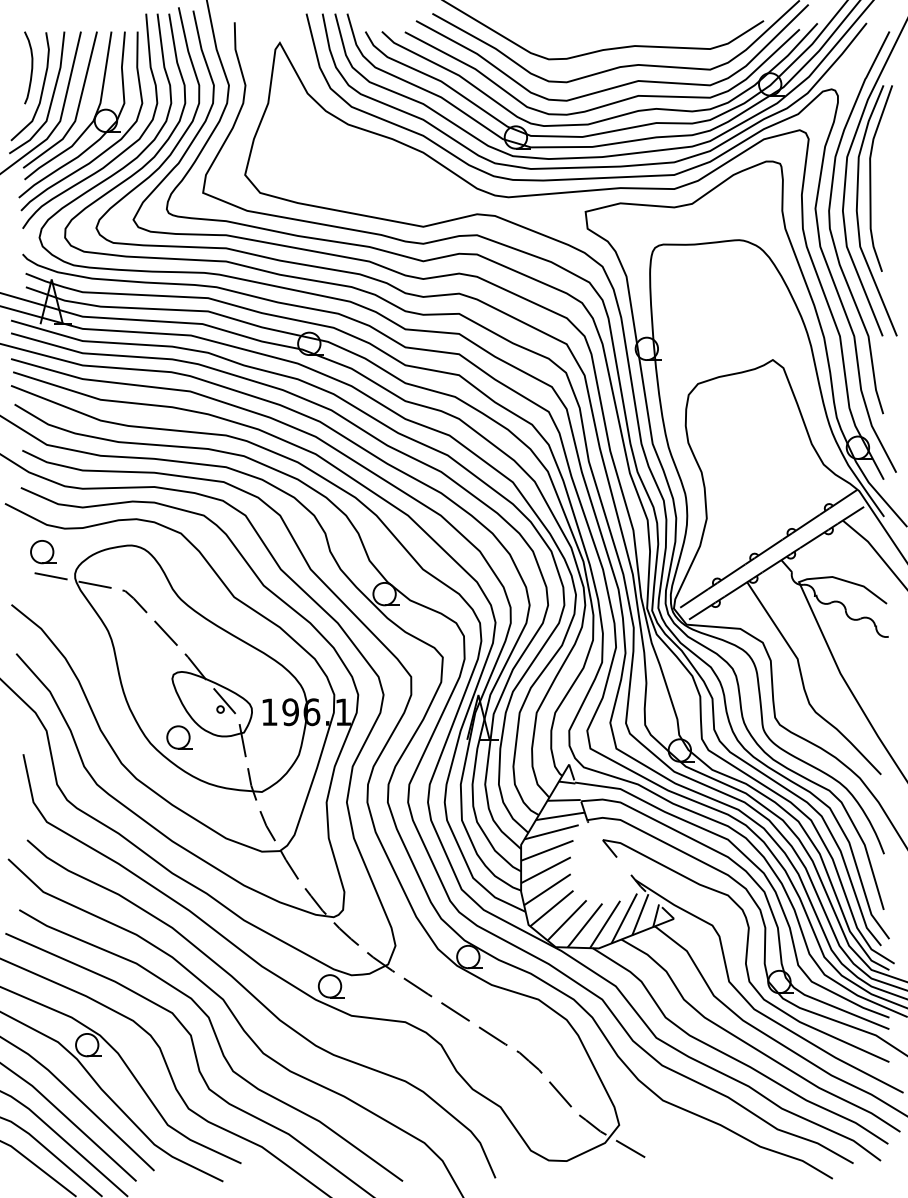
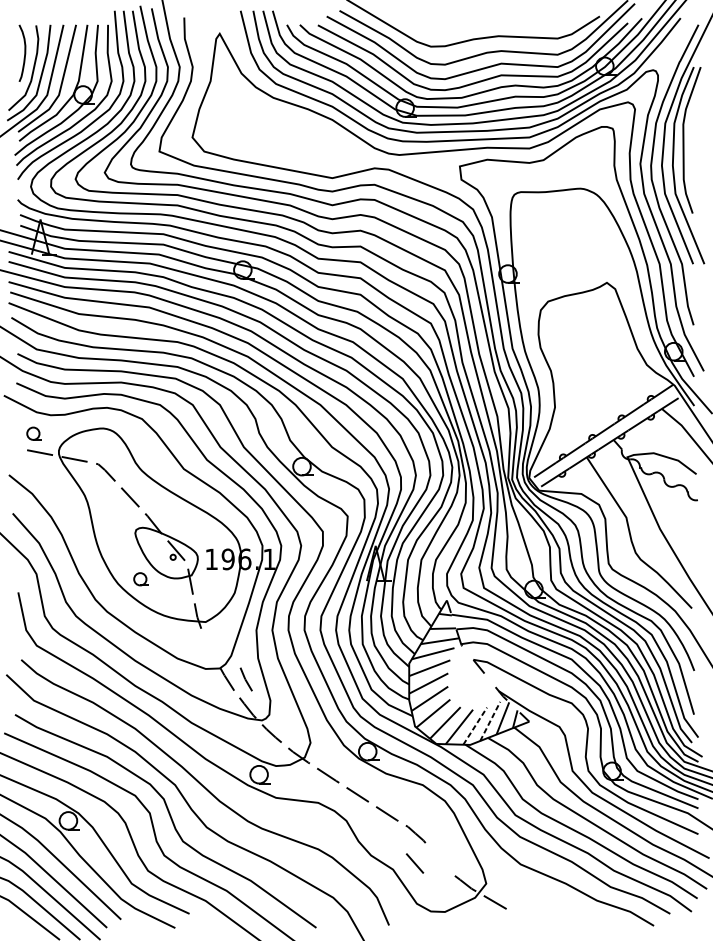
part: (43, 552) -> (34, 433), size x0.7
part: (179, 737) -> (140, 579), size x0.7
line: (267, 826) -> (246, 679), moved
line: (624, 918) -> (490, 721), solid -> dashed
line: (605, 924) -> (475, 726), solid -> dashed
line: (560, 1094) -> (415, 863), moved

